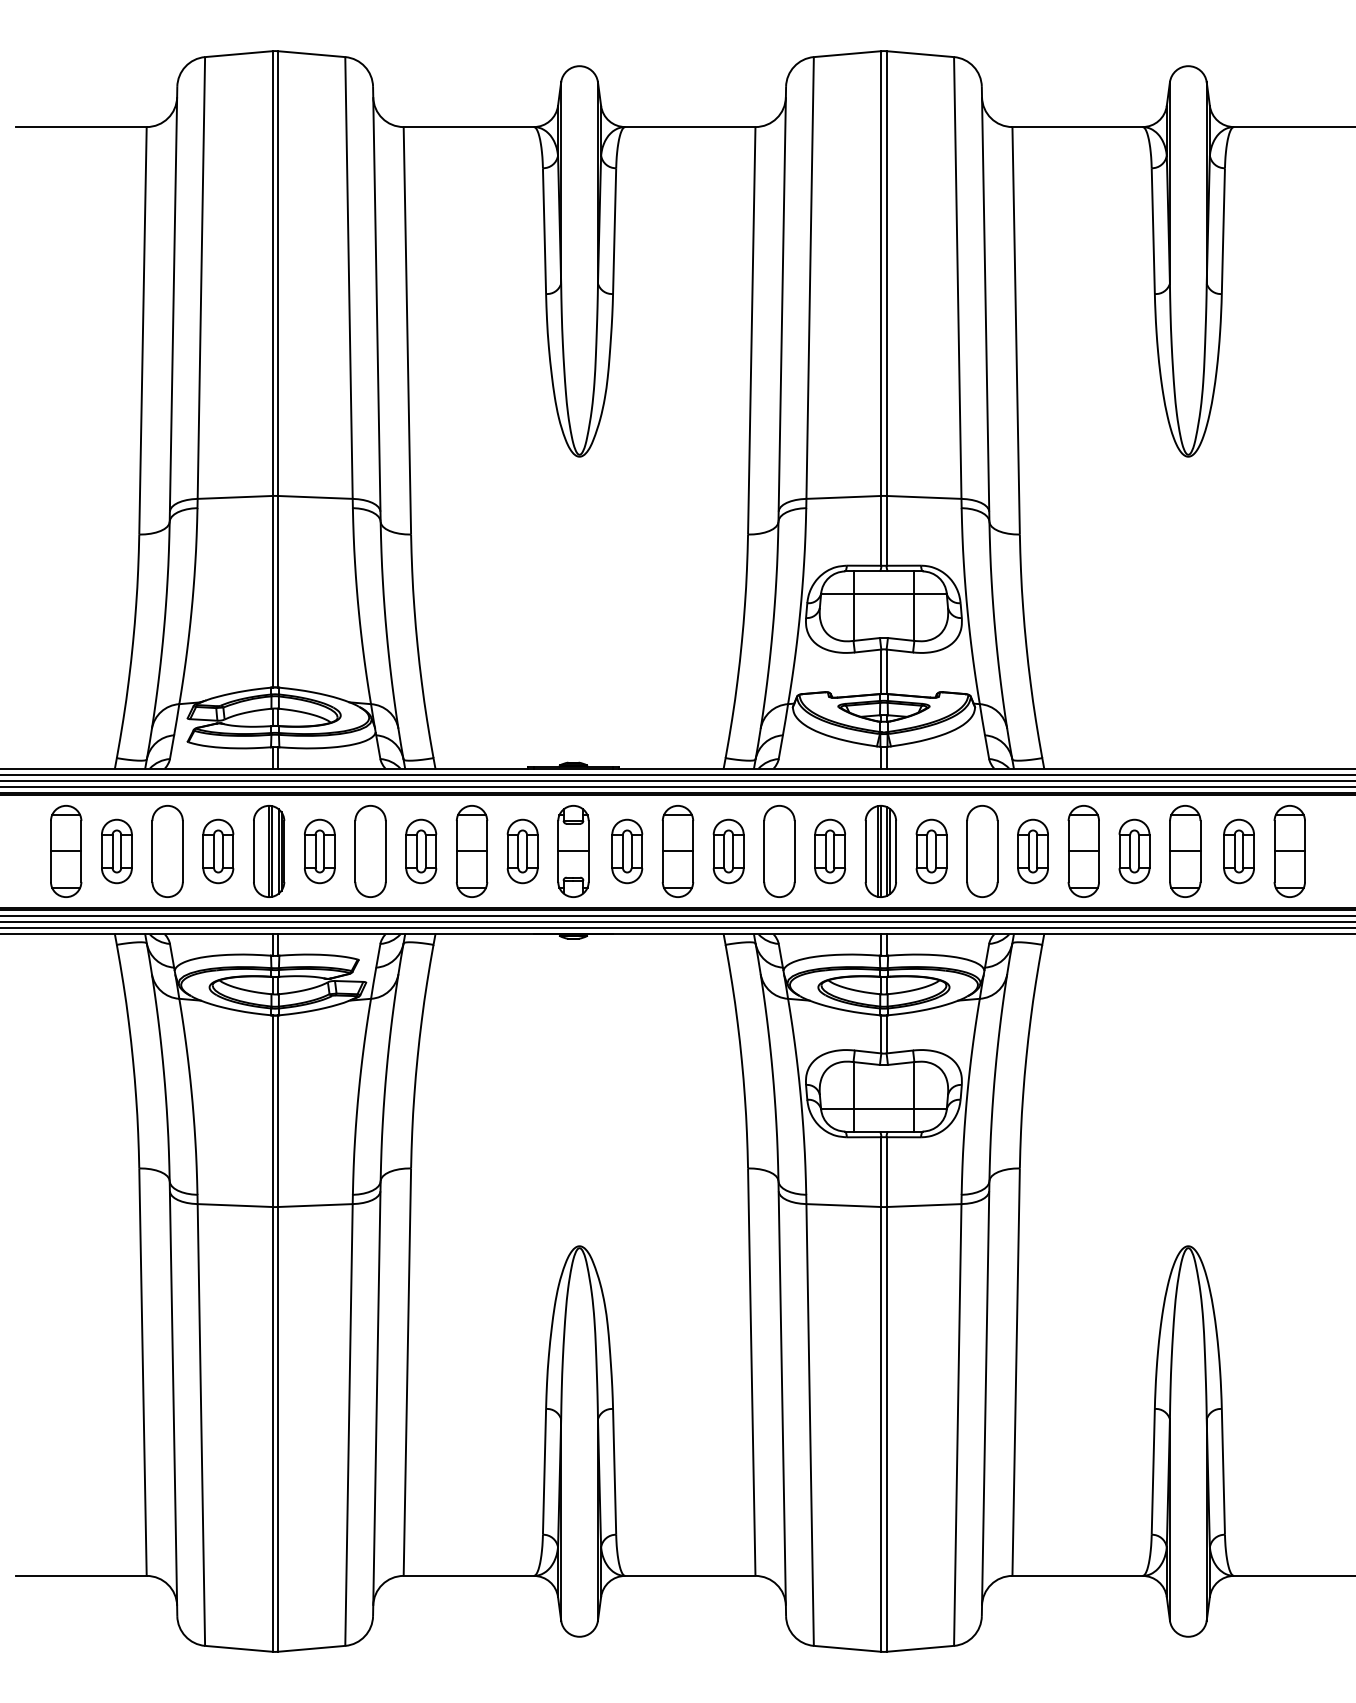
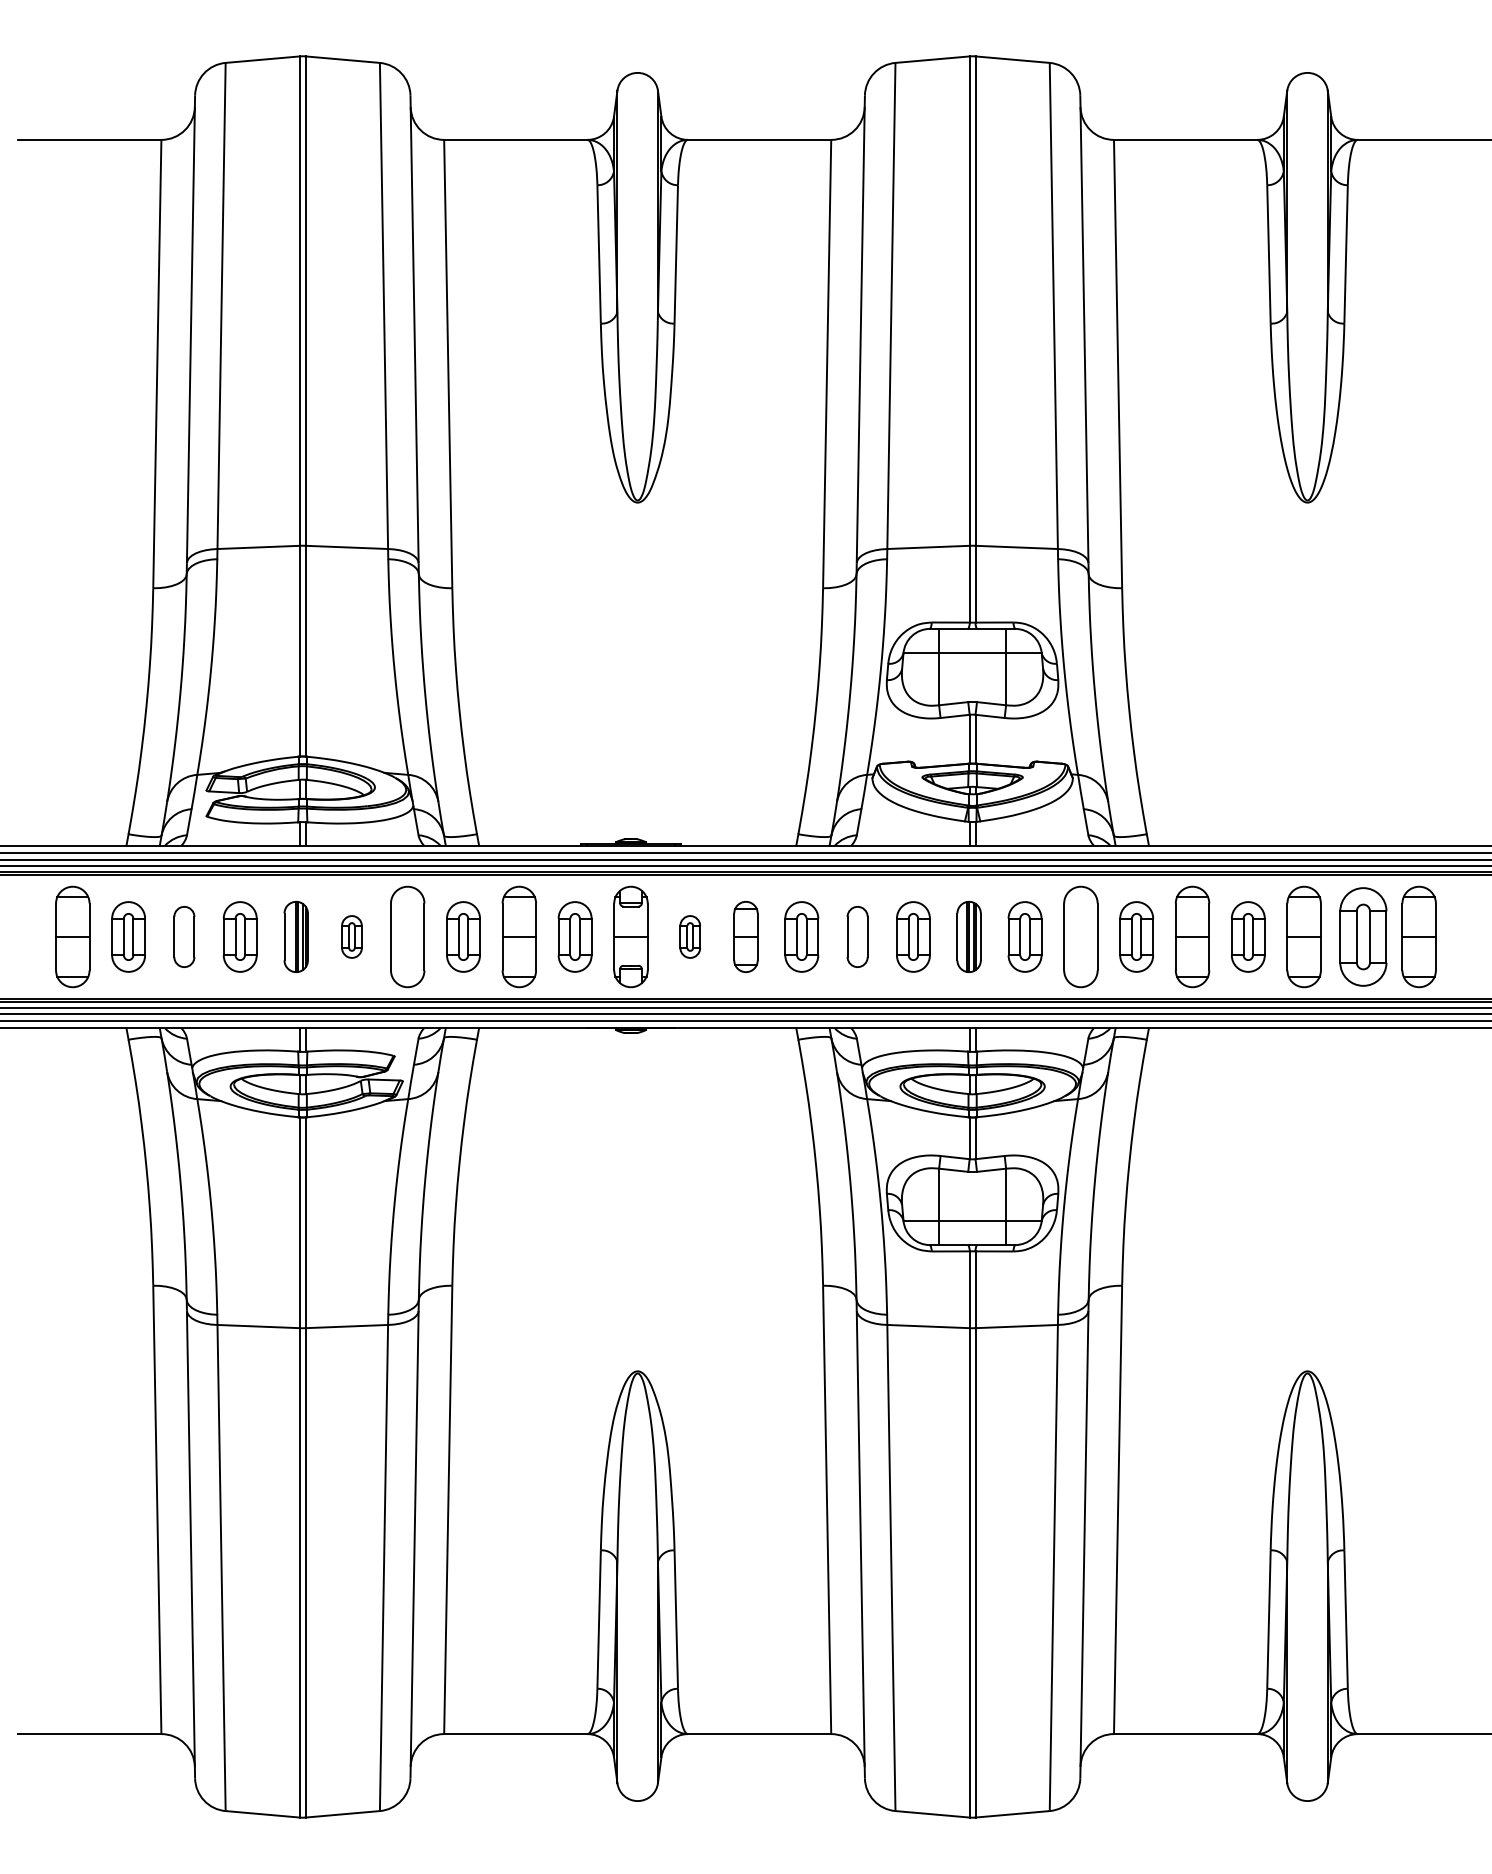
part: (167, 851) -> (184, 937), size x0.6
part: (269, 851) -> (296, 937), size x0.7
part: (319, 851) -> (351, 937), size x0.6
part: (627, 851) -> (690, 937), size x0.6
part: (677, 851) -> (745, 937), size x0.7
part: (779, 851) -> (857, 937), size x0.6
part: (880, 851) -> (968, 937), size x0.7
part: (1238, 851) -> (1362, 937), size x1.4

